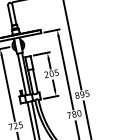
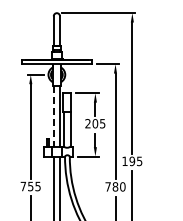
line: (21, 74) -> (53, 116), solid -> dashed
text: (77, 95) -> (124, 161), 895 -> 195
text: (15, 126) -> (30, 186), 725 -> 755

